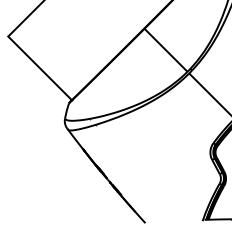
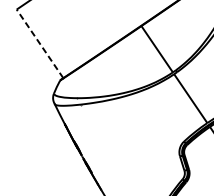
line: (40, 68) -> (40, 44), solid -> dashed

